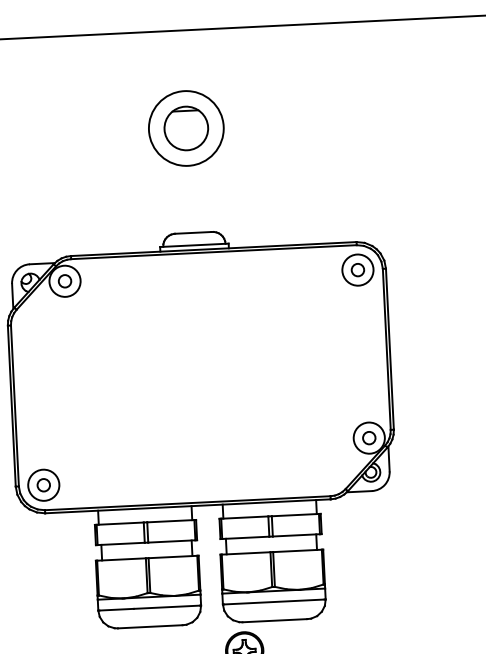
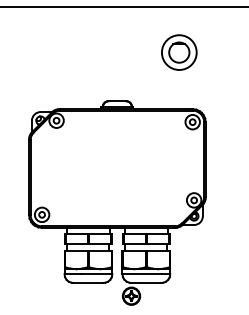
part: (186, 128) -> (179, 52), moved

